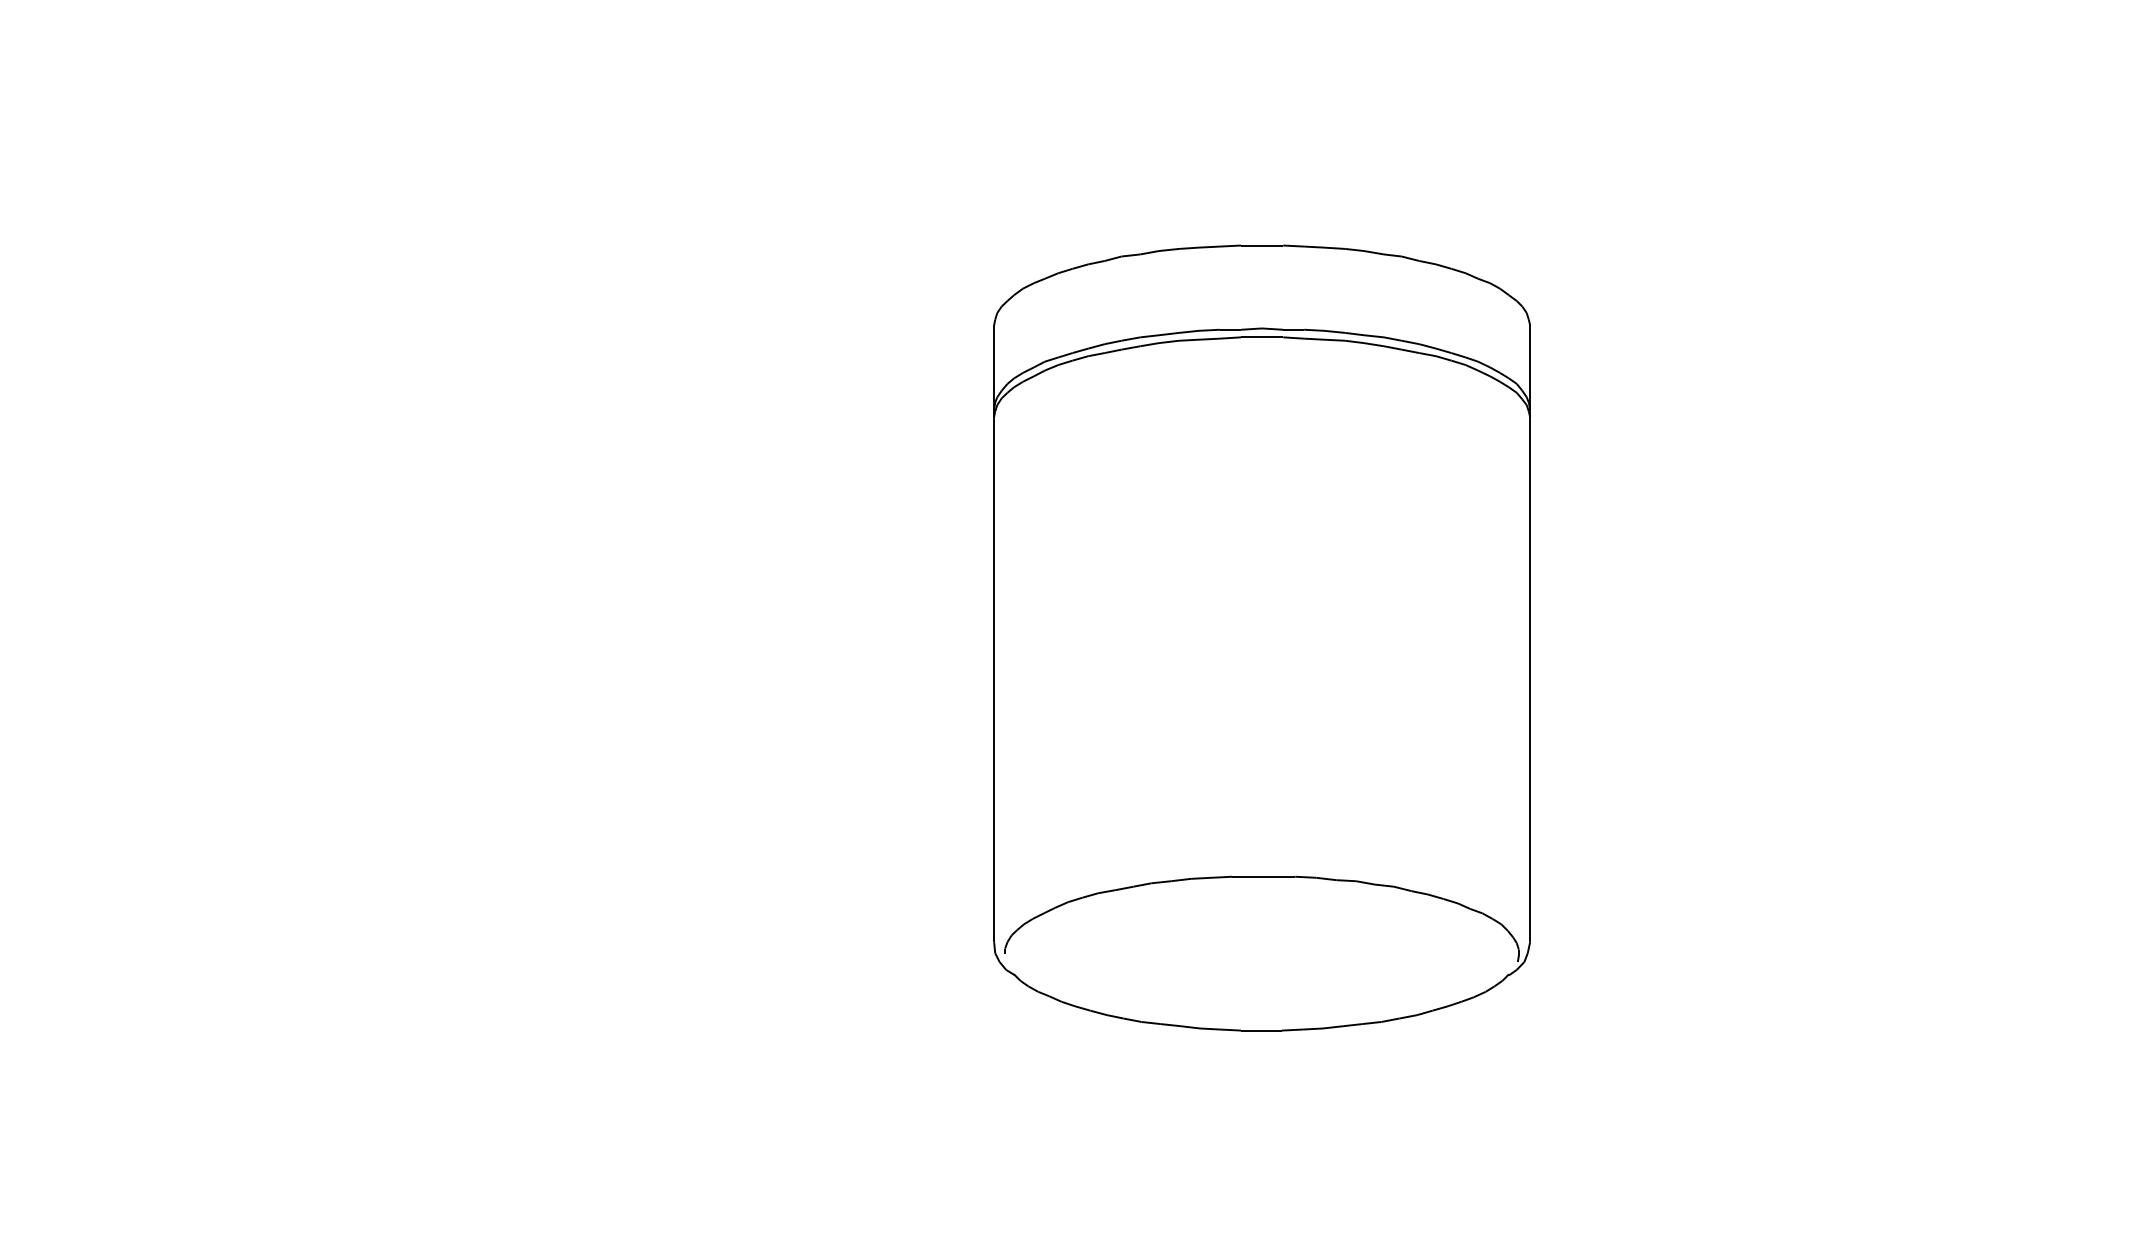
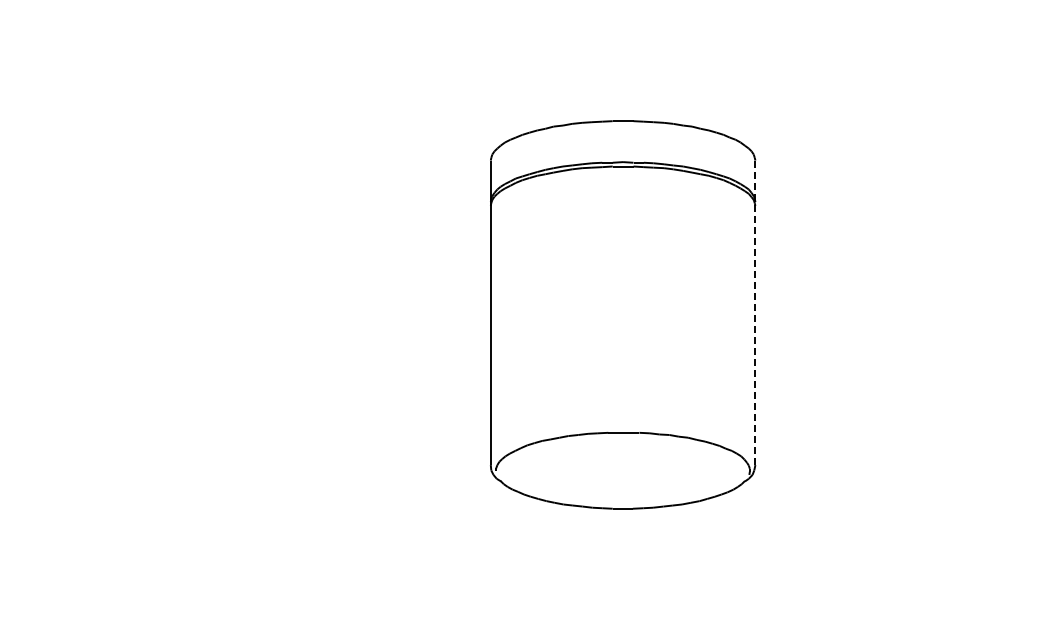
line: (1530, 633) -> (755, 312), solid -> dashed

